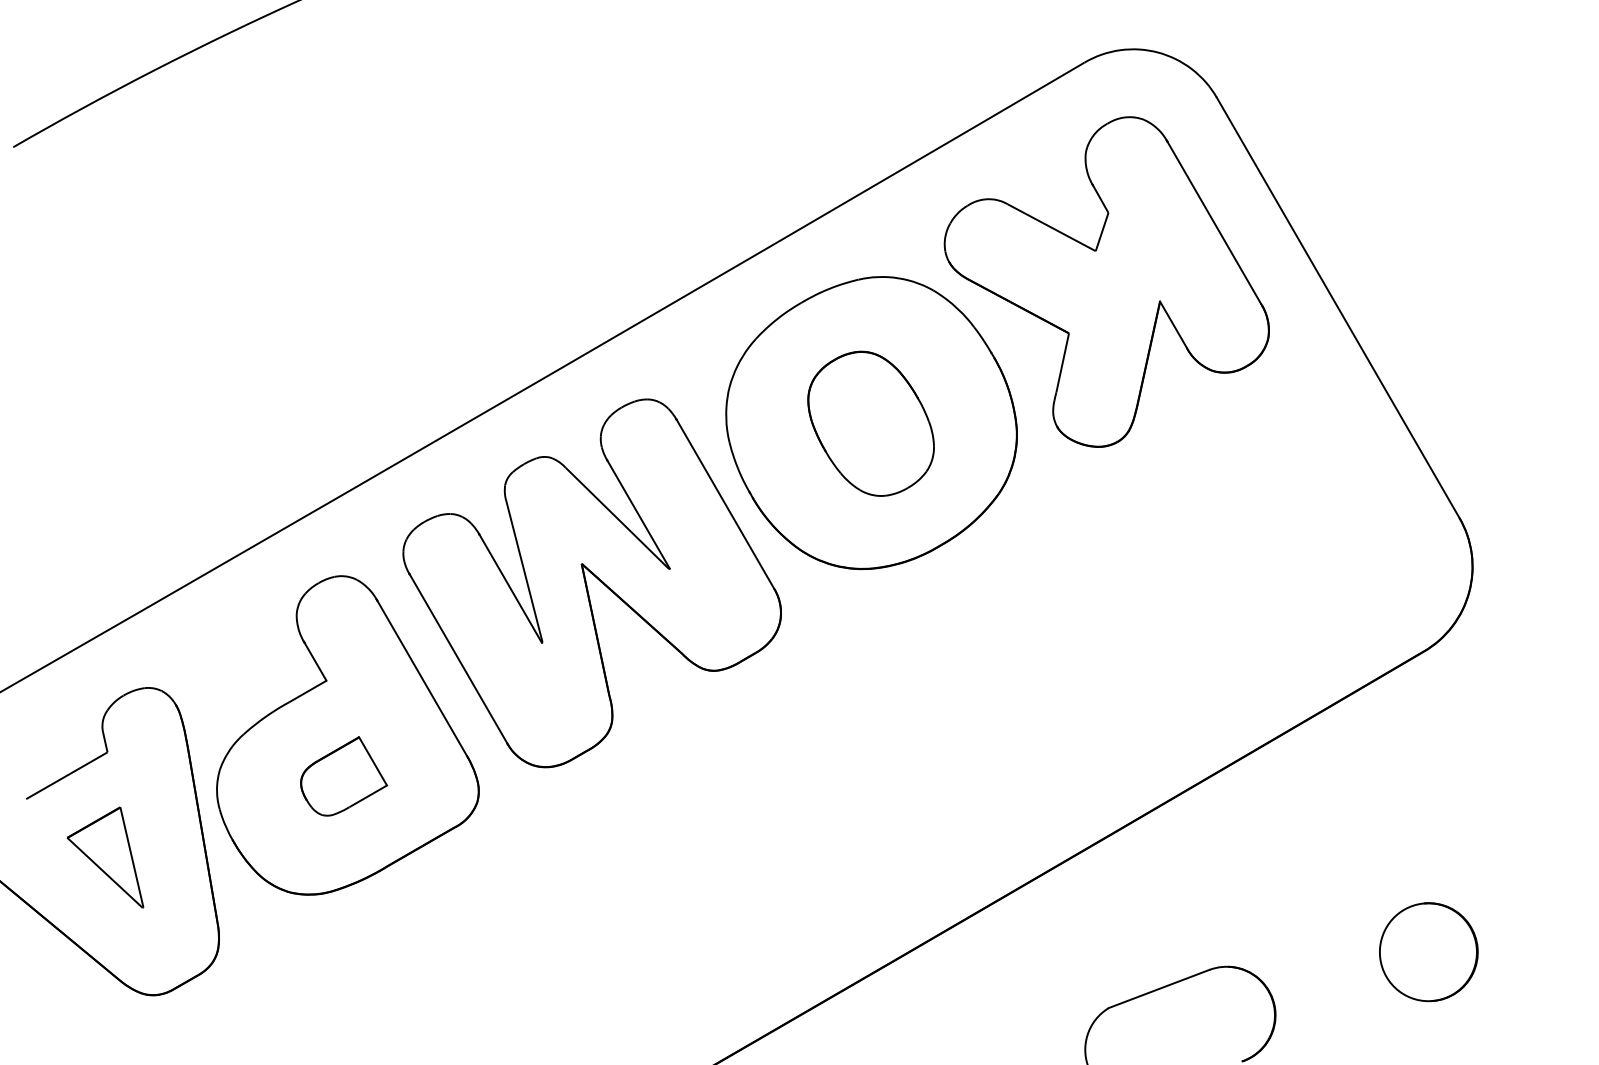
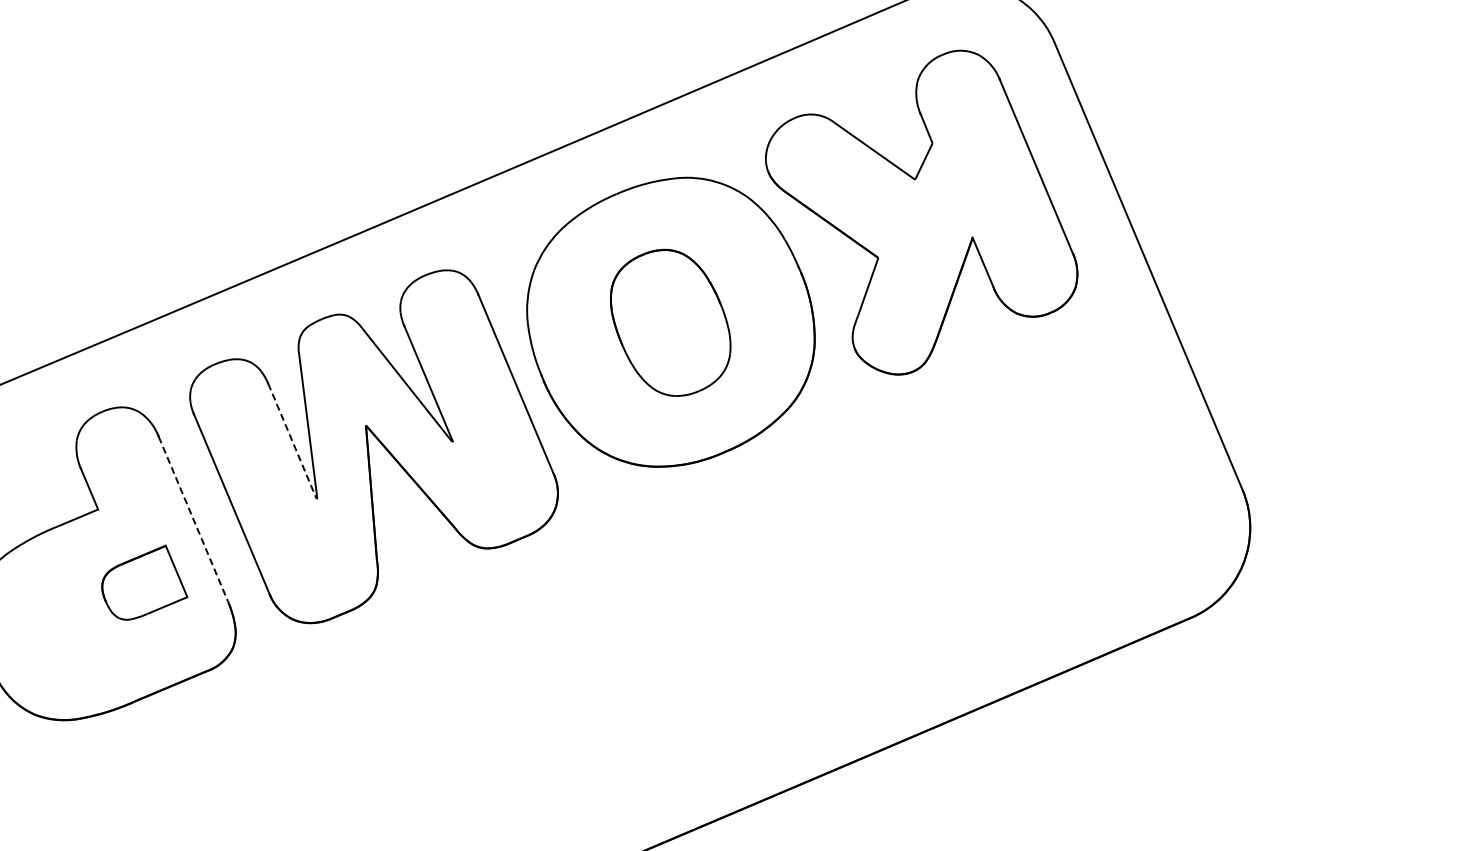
line: (510, 588) -> (292, 441), solid -> dashed
line: (422, 678) -> (193, 519), solid -> dashed
part: (343, 776) -> (145, 582), moved

